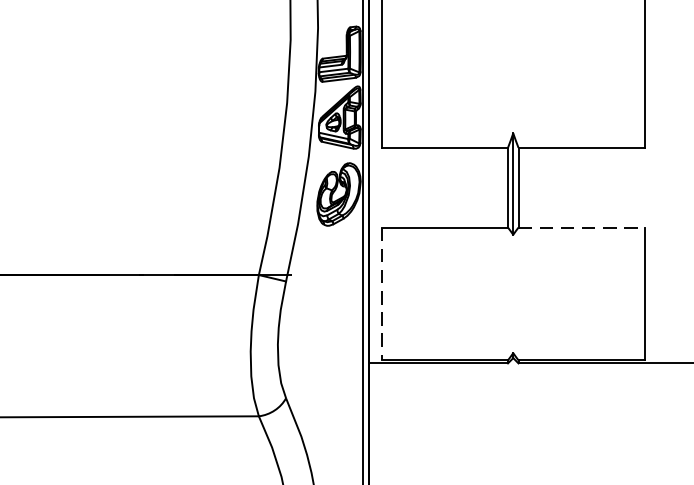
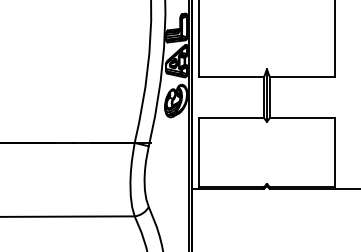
line: (581, 228) -> (302, 118), dashed -> solid
line: (381, 293) -> (198, 152), dashed -> solid

